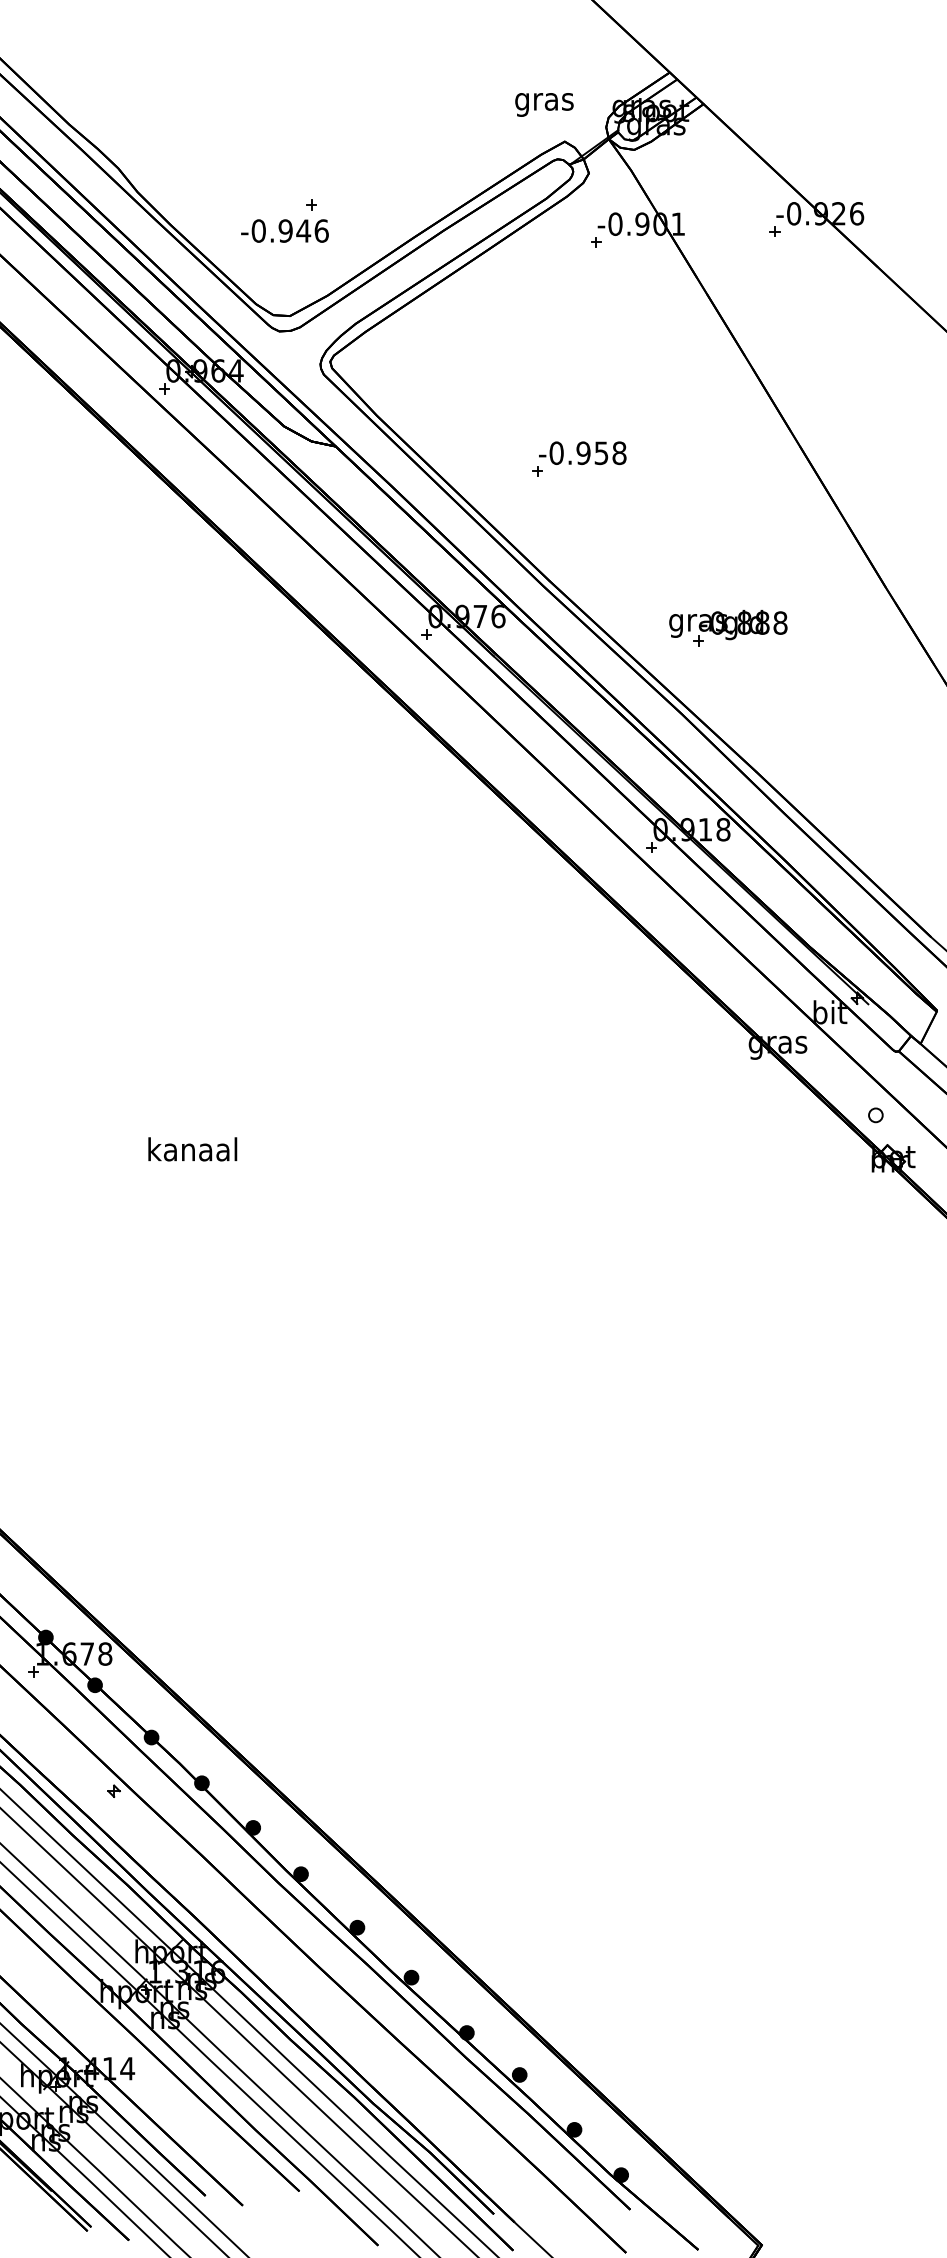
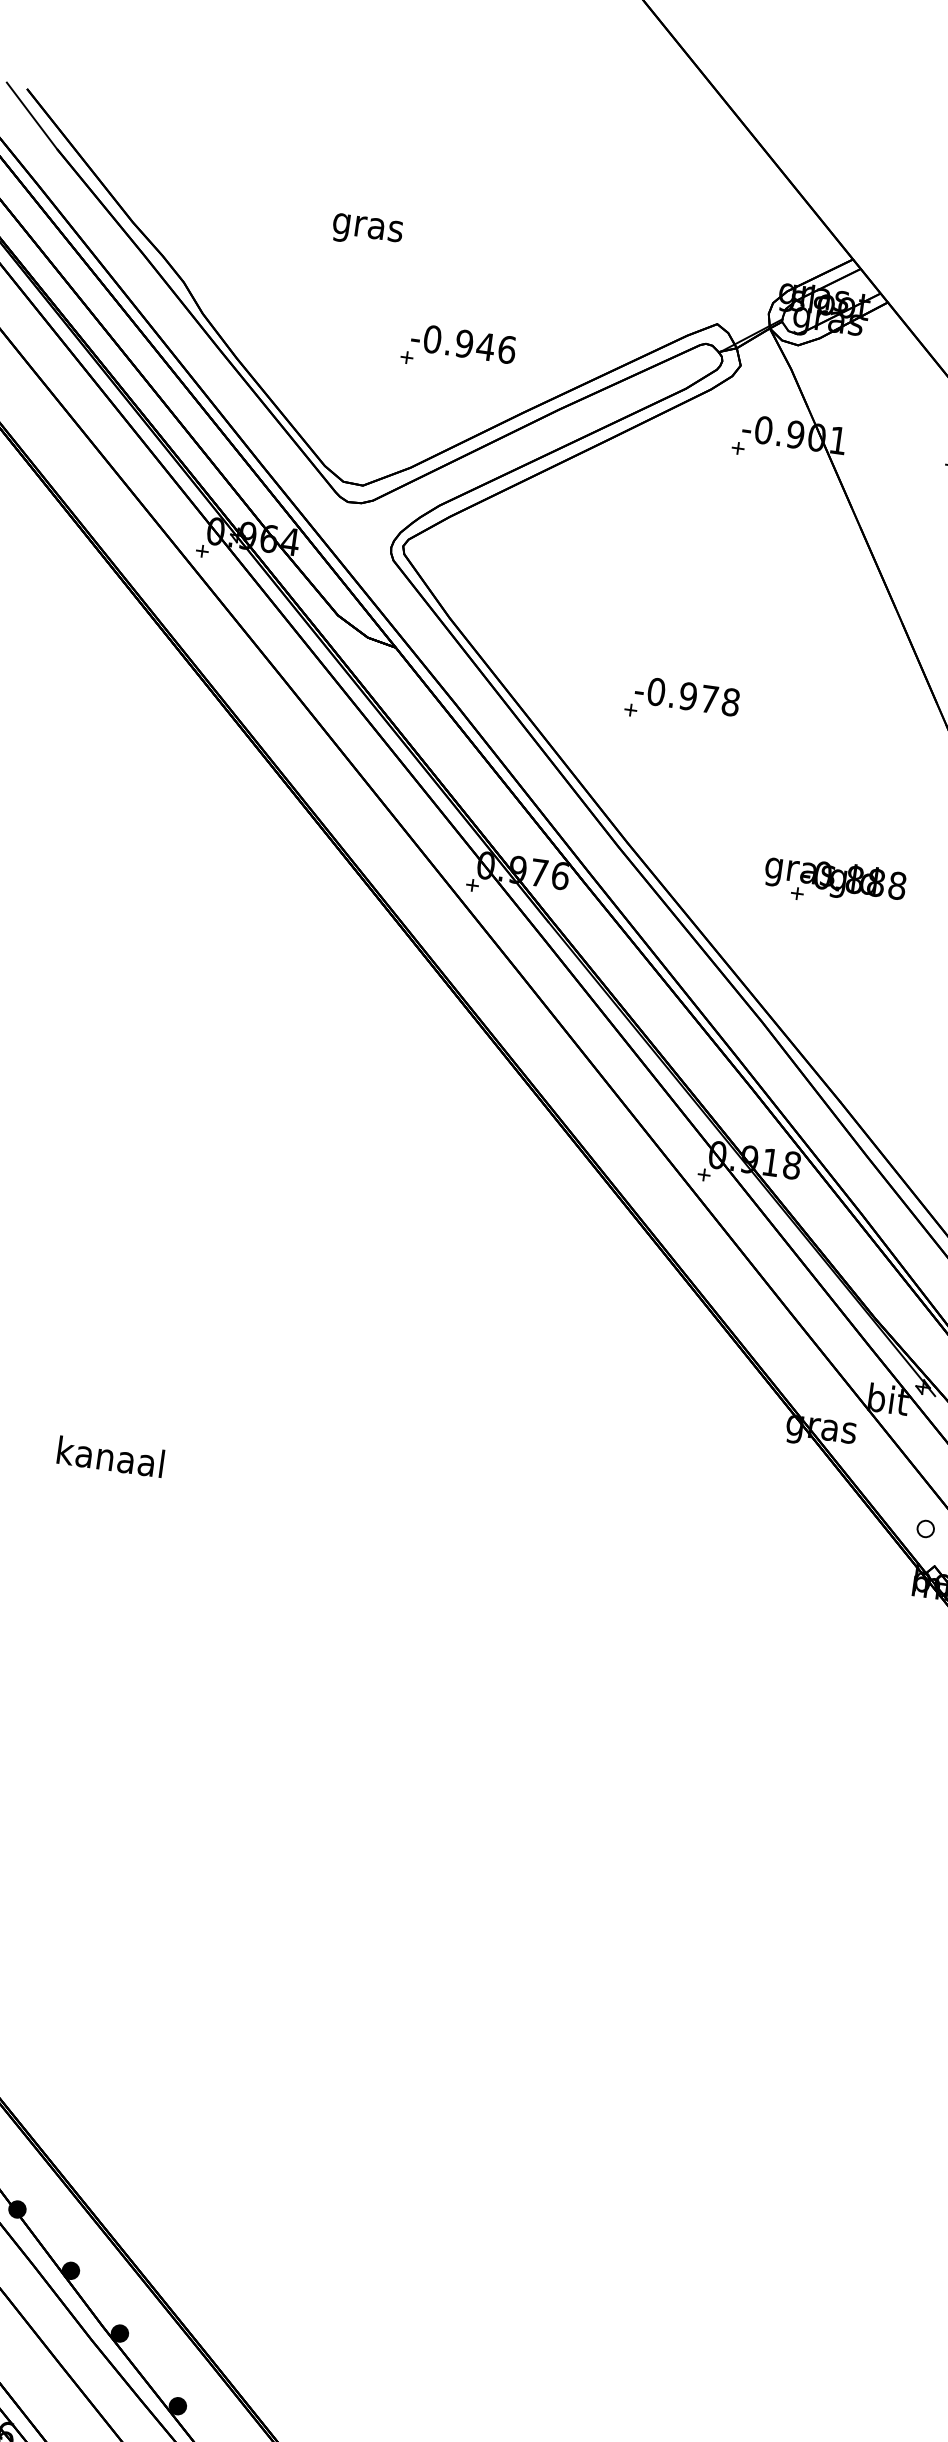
text: (544, 104) -> (367, 230), moved
text: (284, 230) -> (463, 343), moved
text: (601, 453) -> (709, 699), -0.958 -> -0.978
part: (728, 628) -> (834, 883), moved

